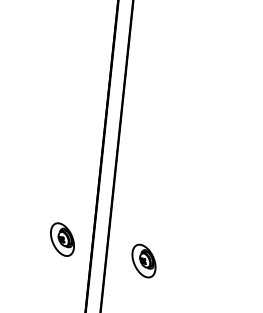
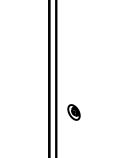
part: (61, 239) -> (34, 106), removed

